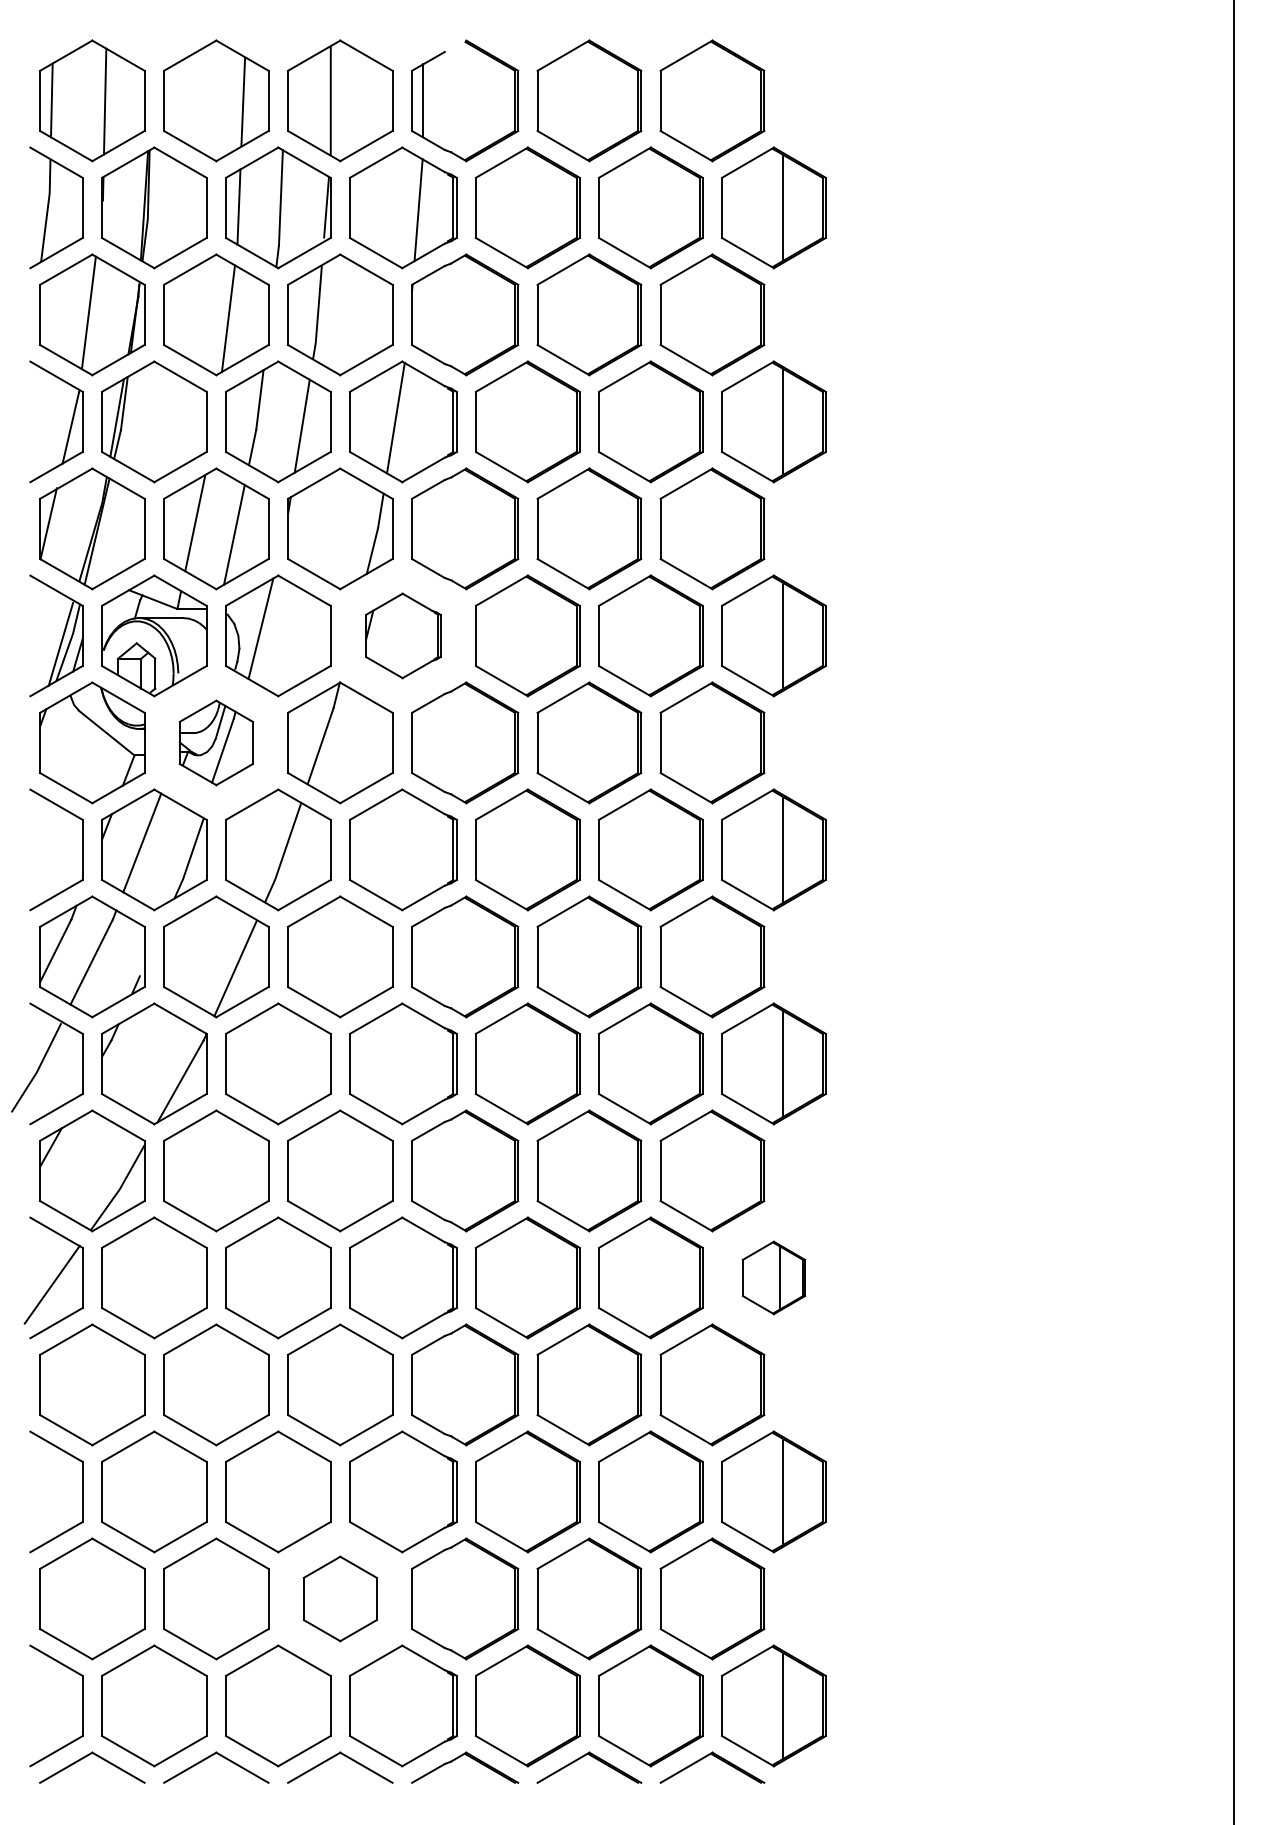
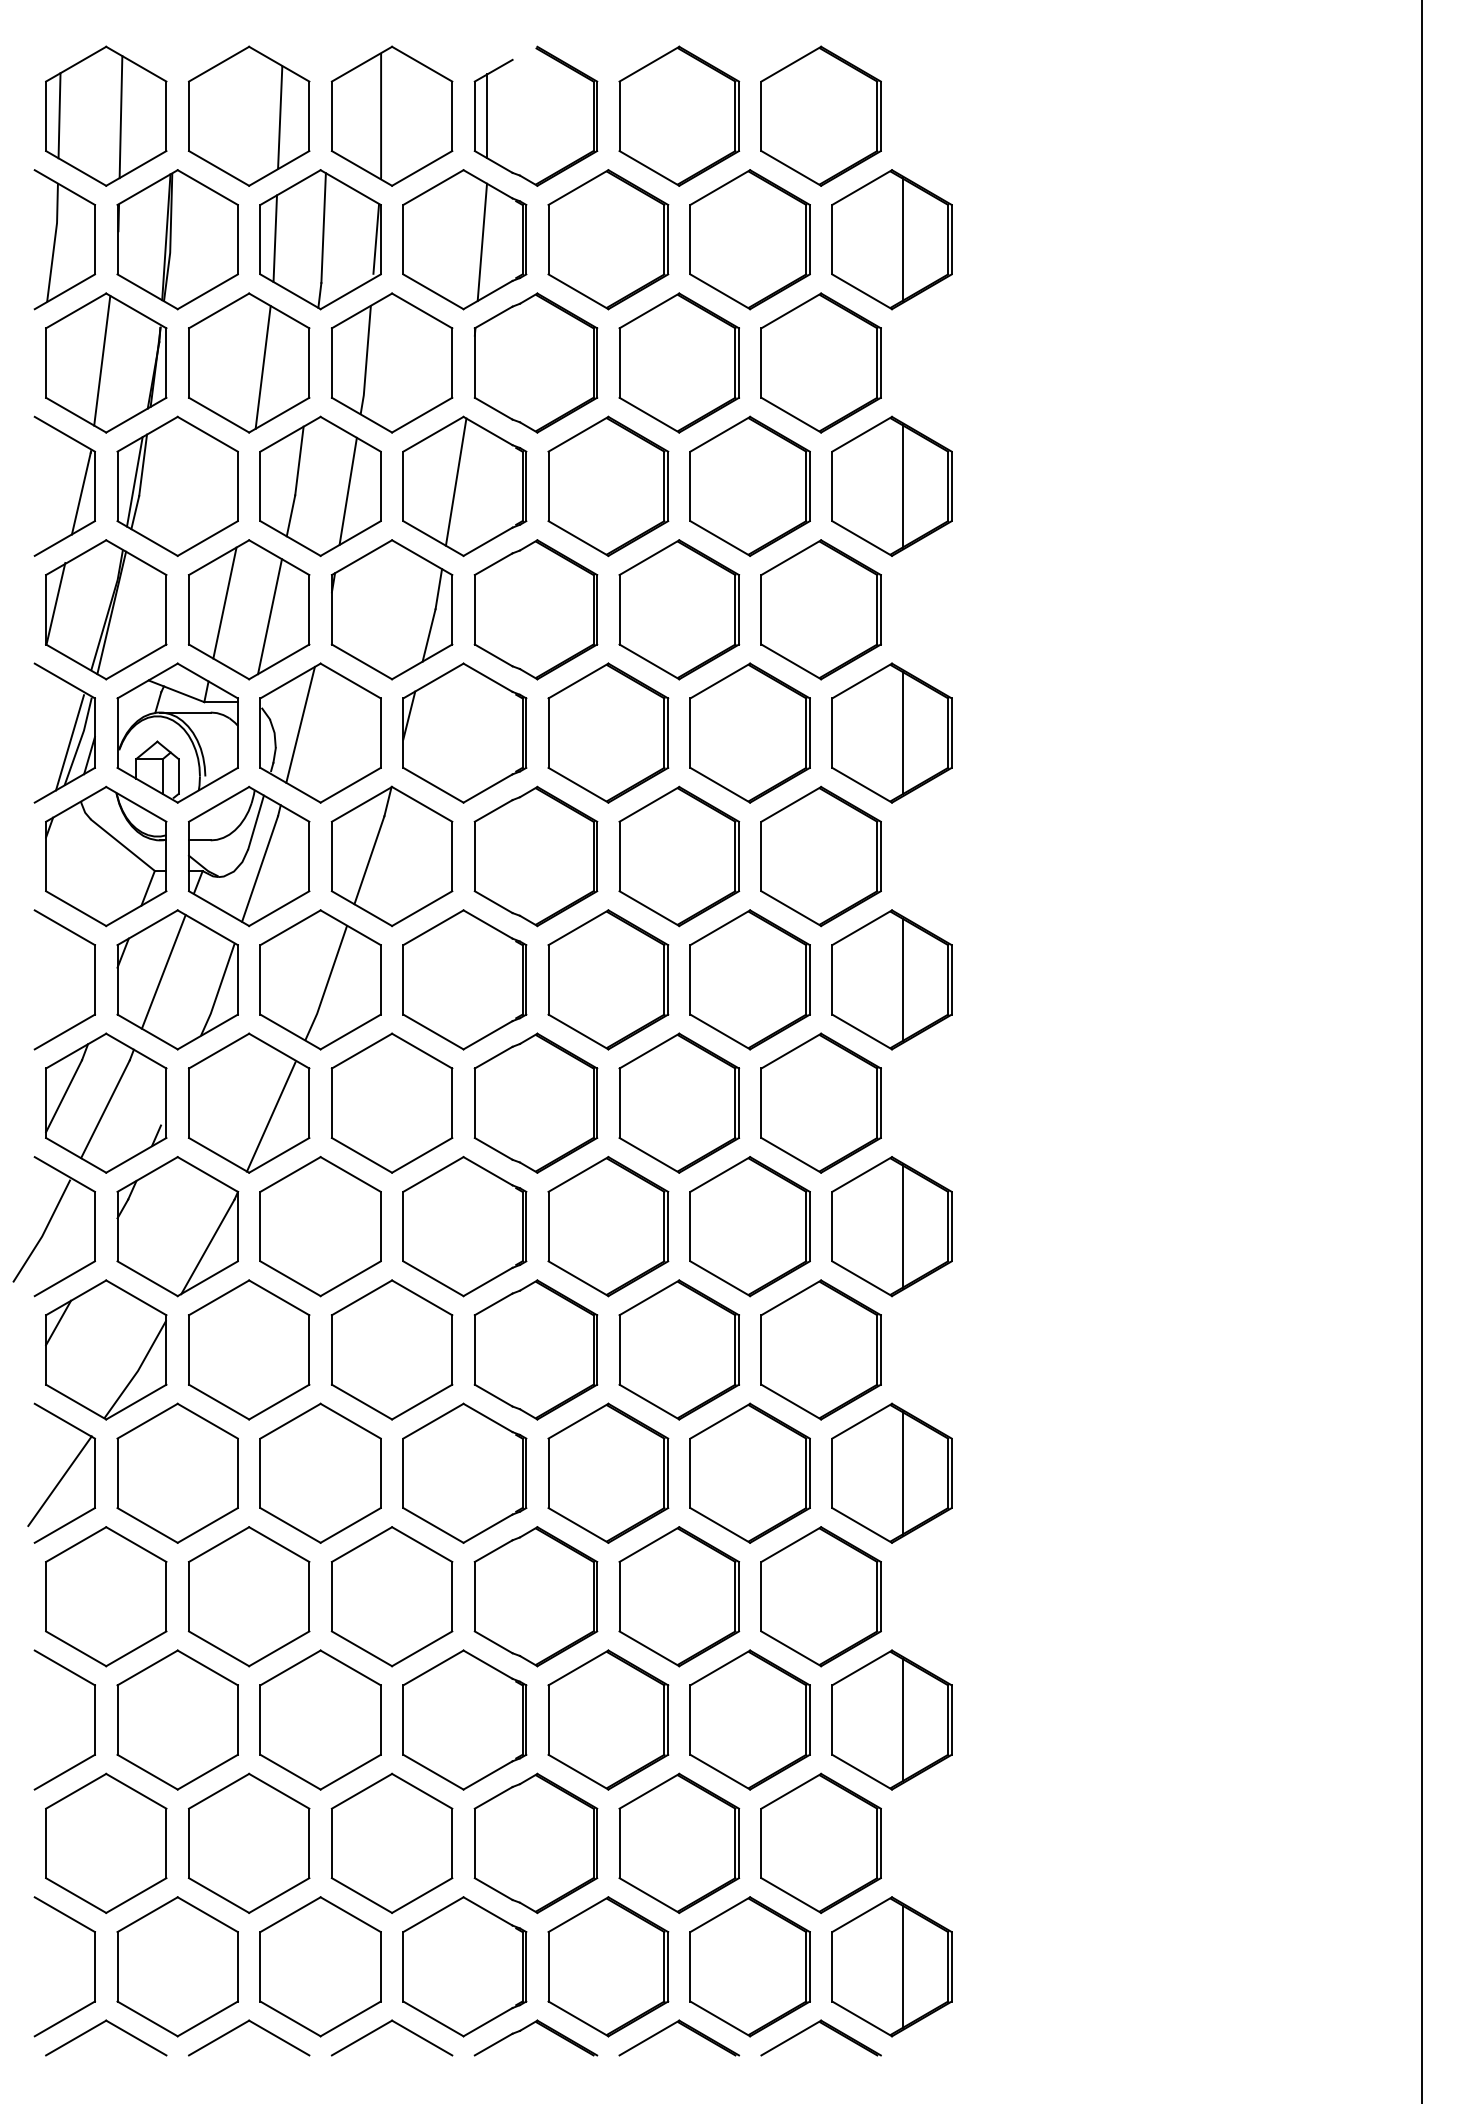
part: (403, 635) -> (464, 732), size x1.43
part: (216, 742) -> (249, 856), size x1.43
part: (773, 1277) -> (891, 1472), size x1.67
part: (340, 1598) -> (392, 1842), size x1.43

